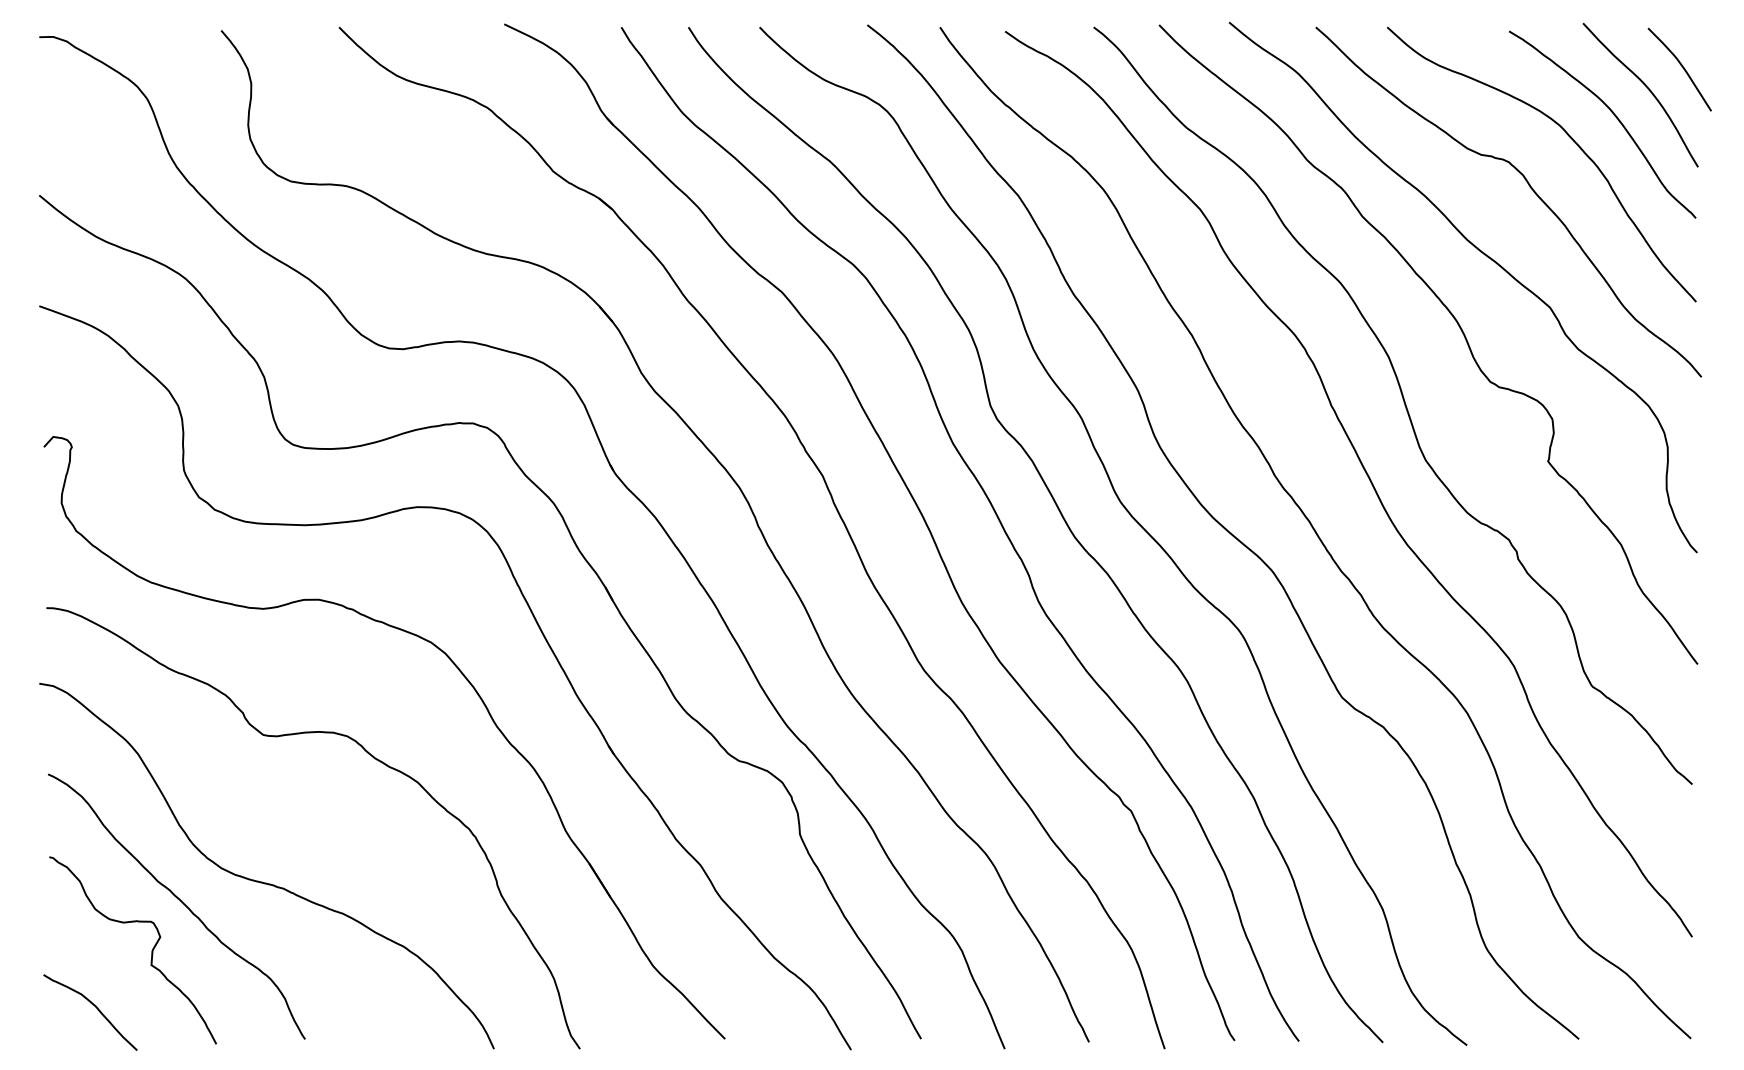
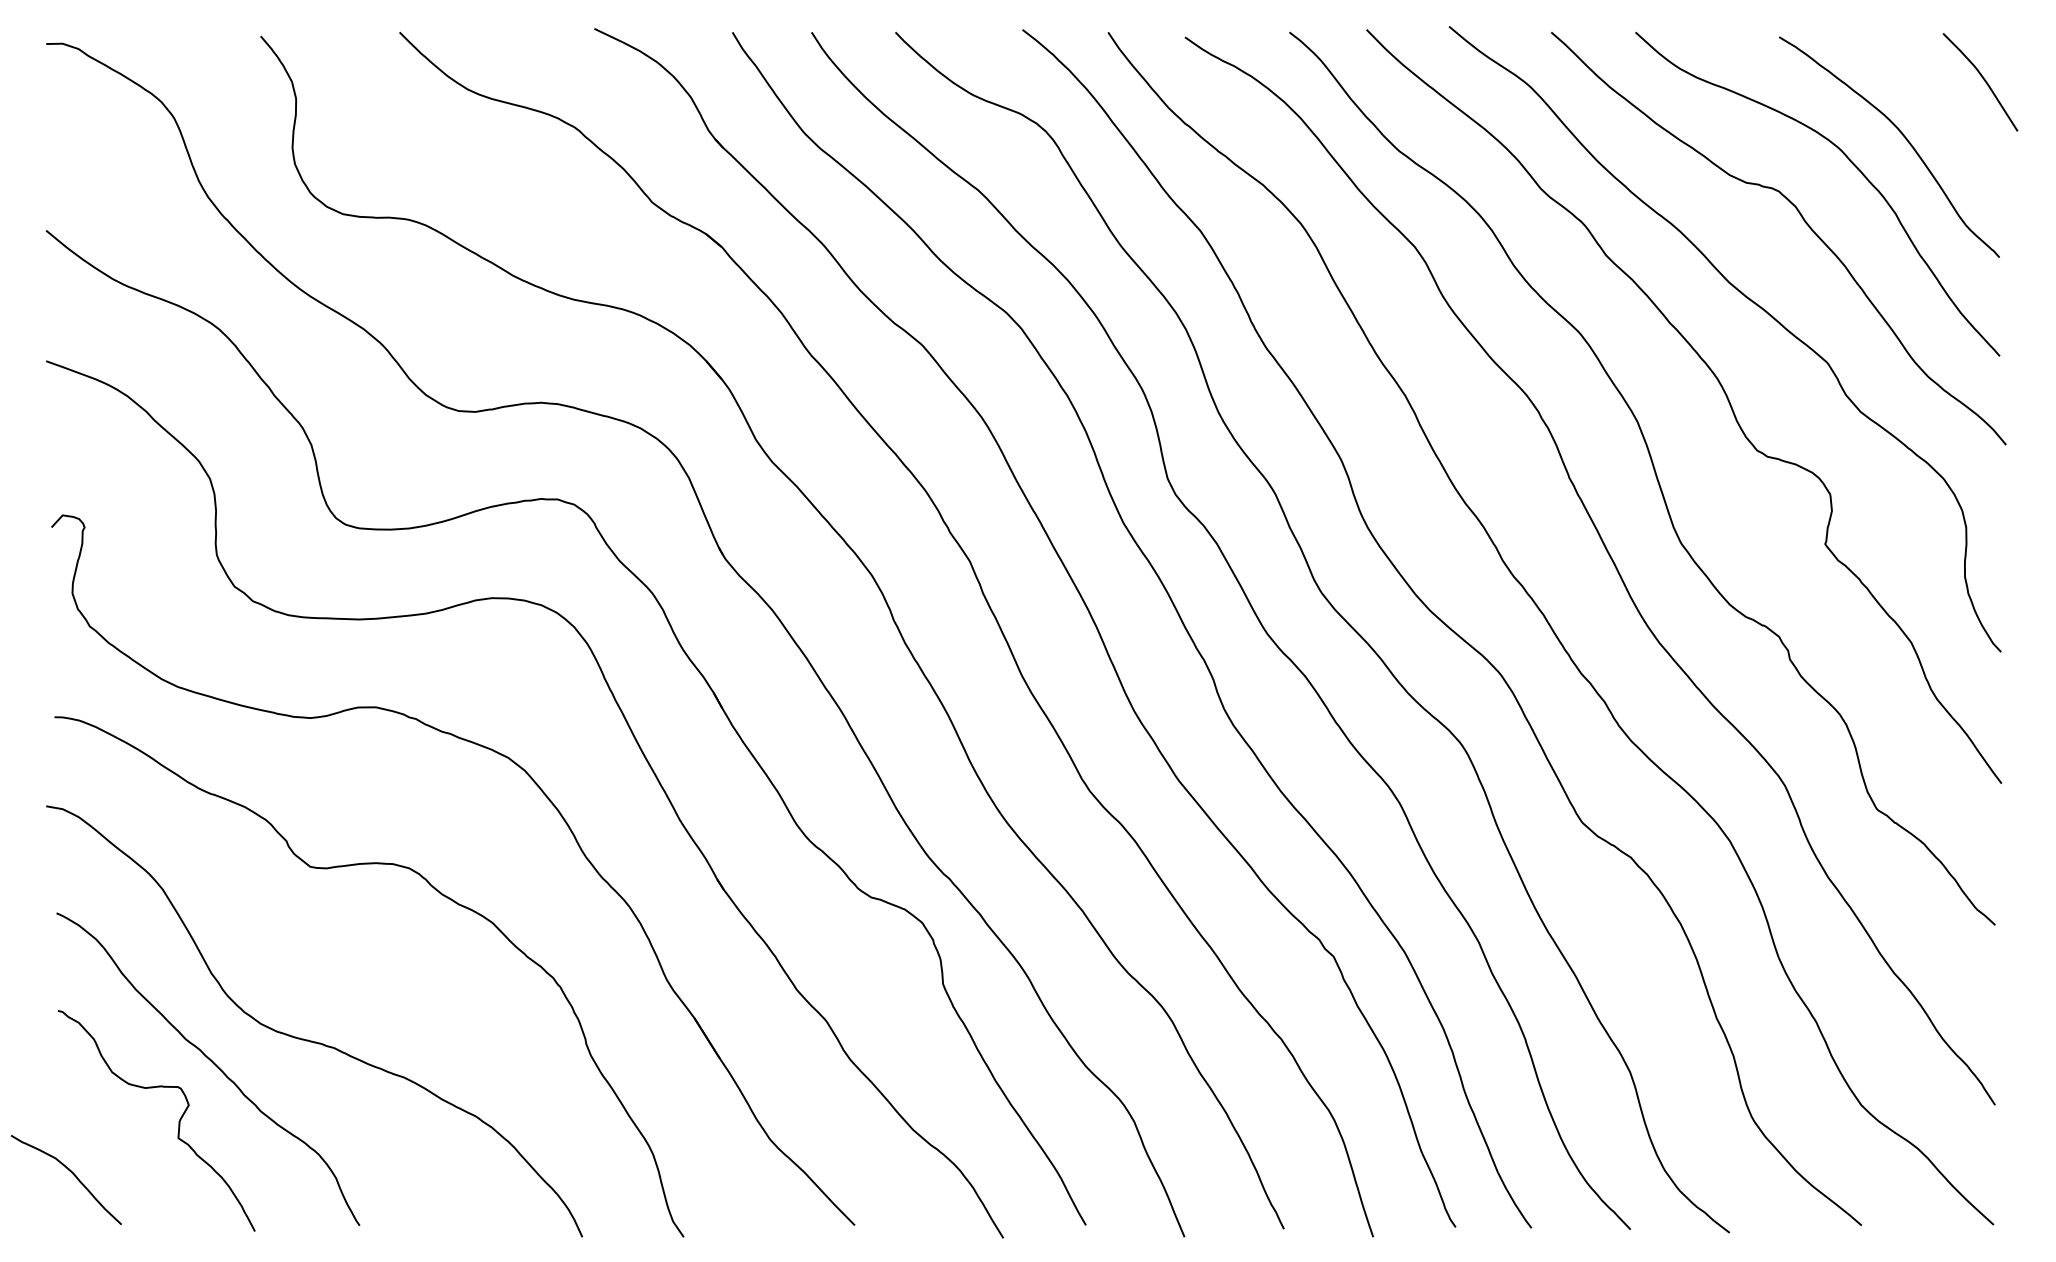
curve: (1647, 89) -> (1942, 105), removed
curve: (95, 1007) -> (72, 1173), moved

